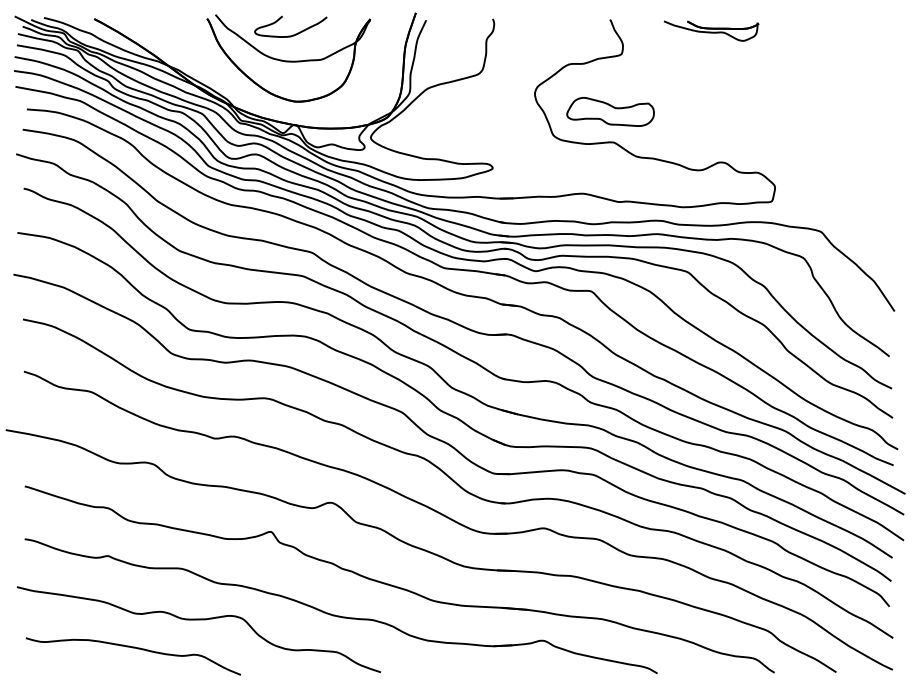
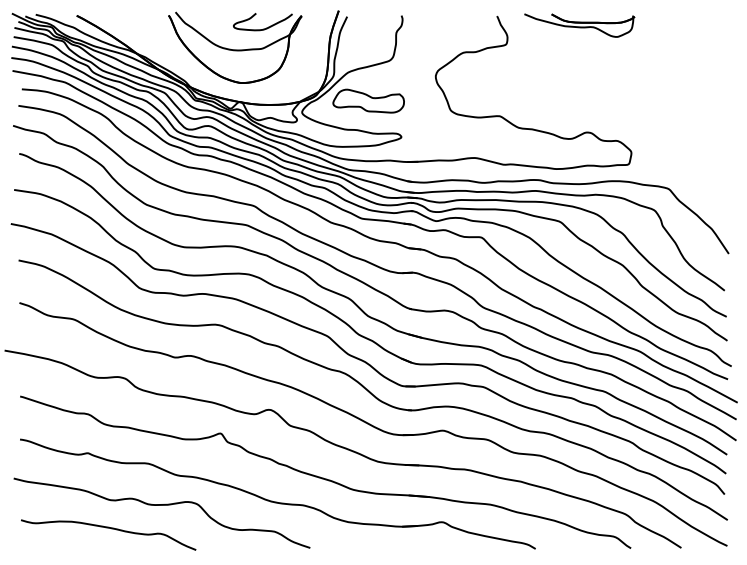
part: (711, 30) -> (579, 25), size x1.43
curve: (292, 34) -> (264, 28), moved
part: (610, 111) -> (368, 100), moved

